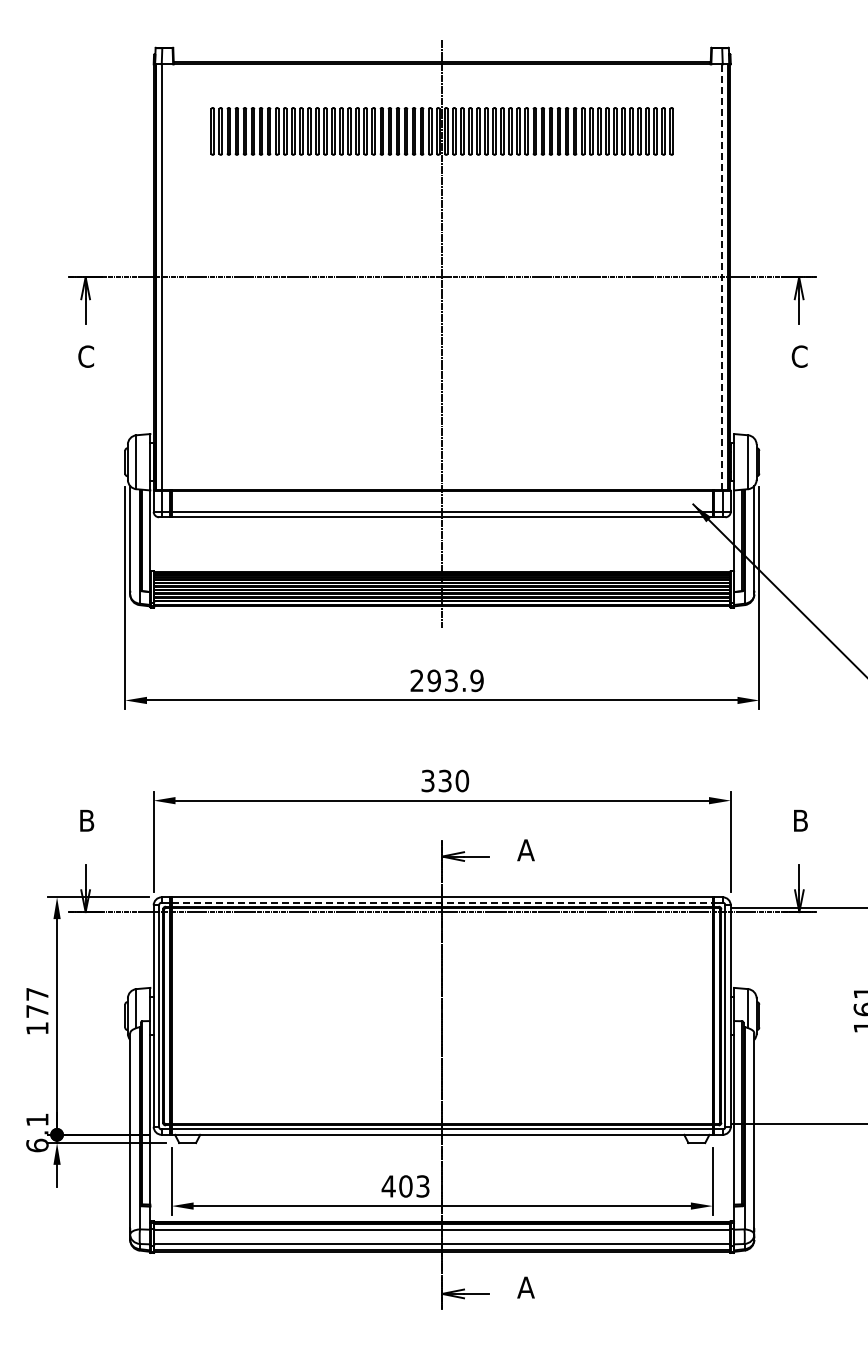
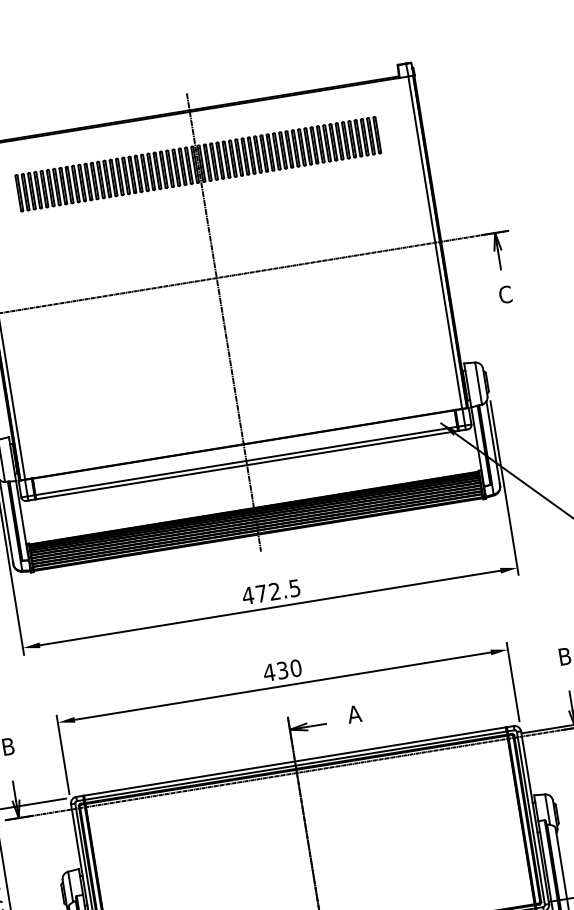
line: (722, 276) -> (435, 241), dashed -> solid
text: (446, 680) -> (271, 591), 293.9 -> 472.5
text: (427, 780) -> (268, 672), 330 -> 430
line: (442, 902) -> (295, 765), dashed -> solid

